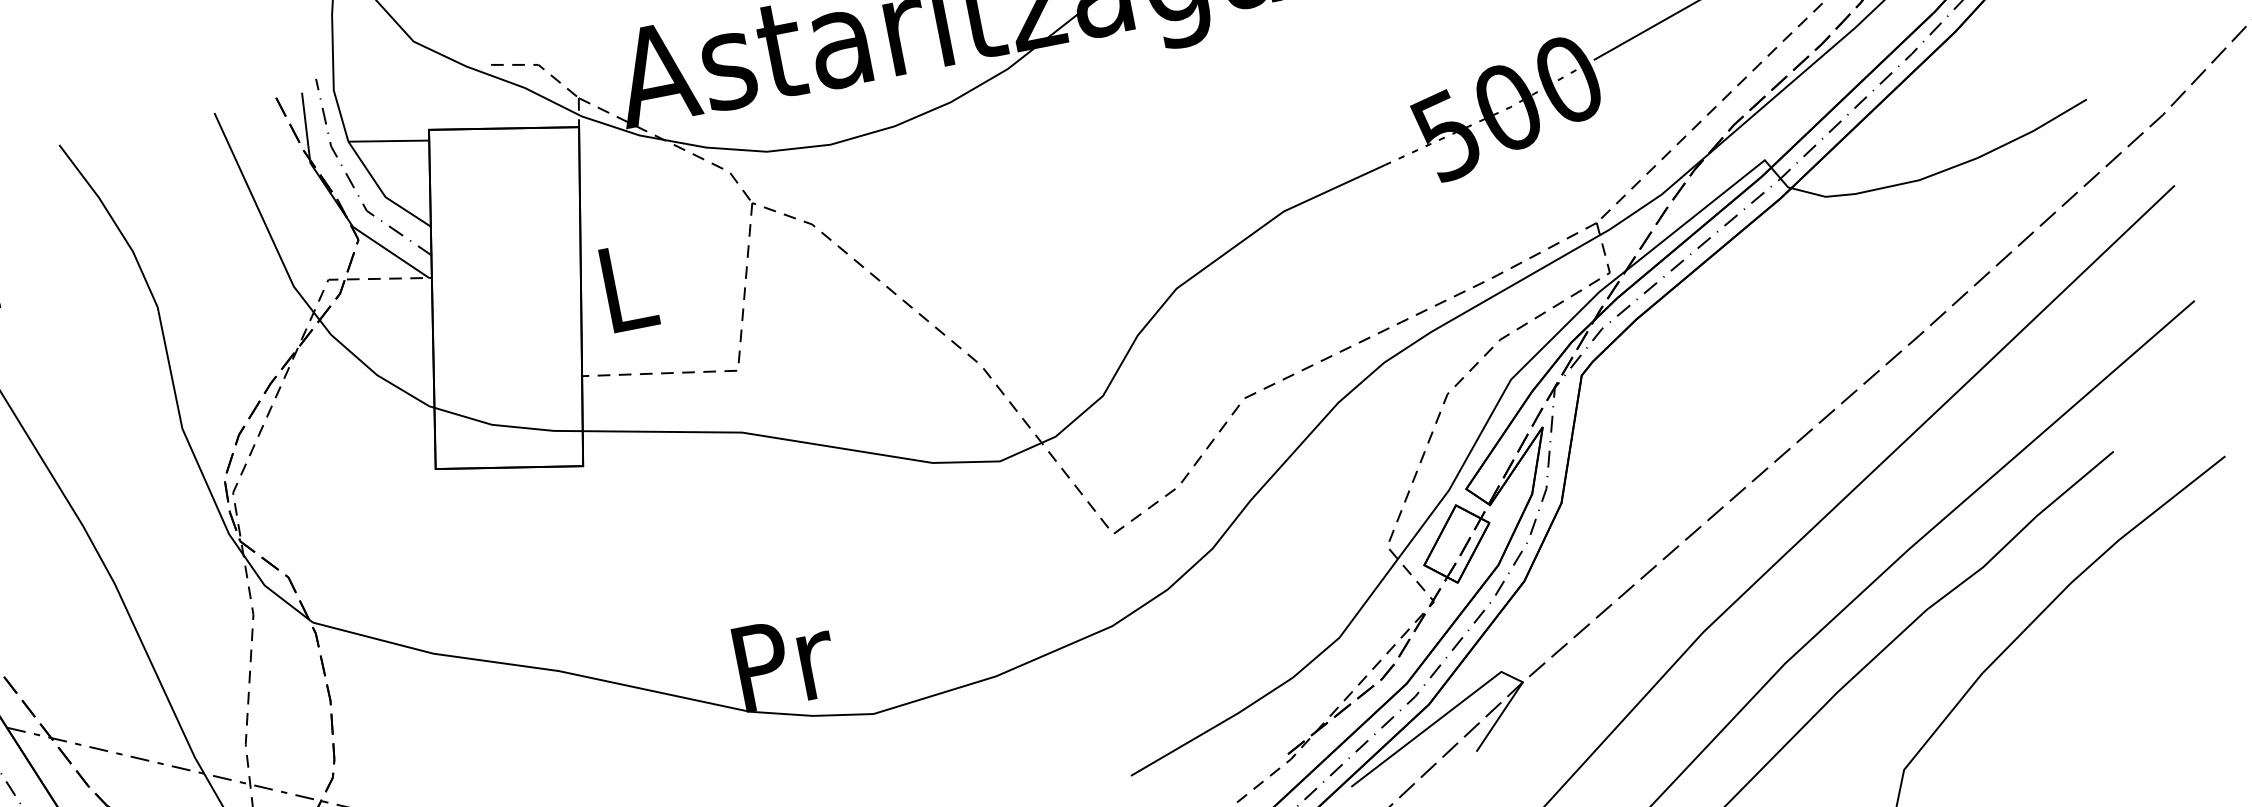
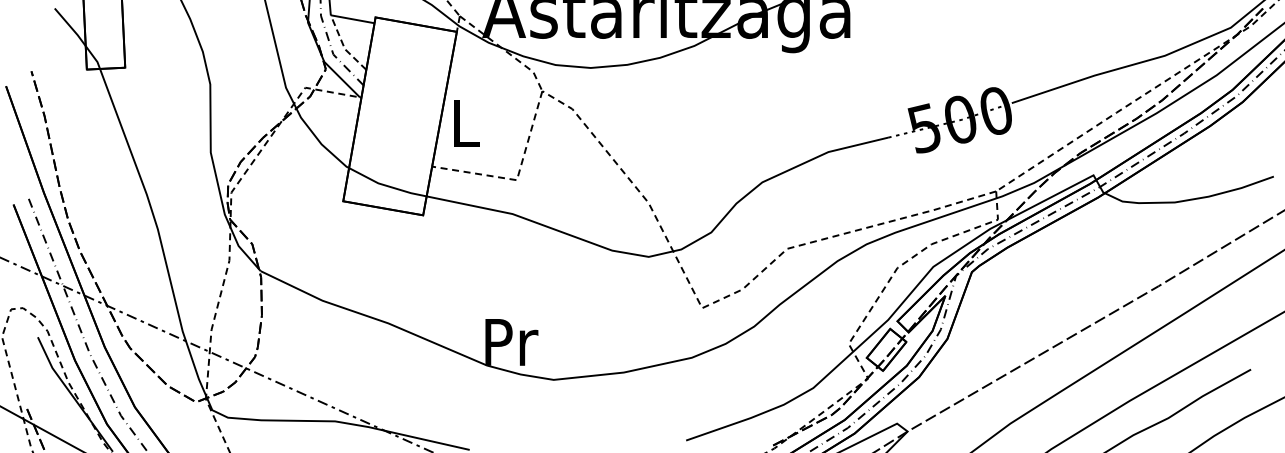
line: (381, 192) -> (343, 46), solid -> dashed

